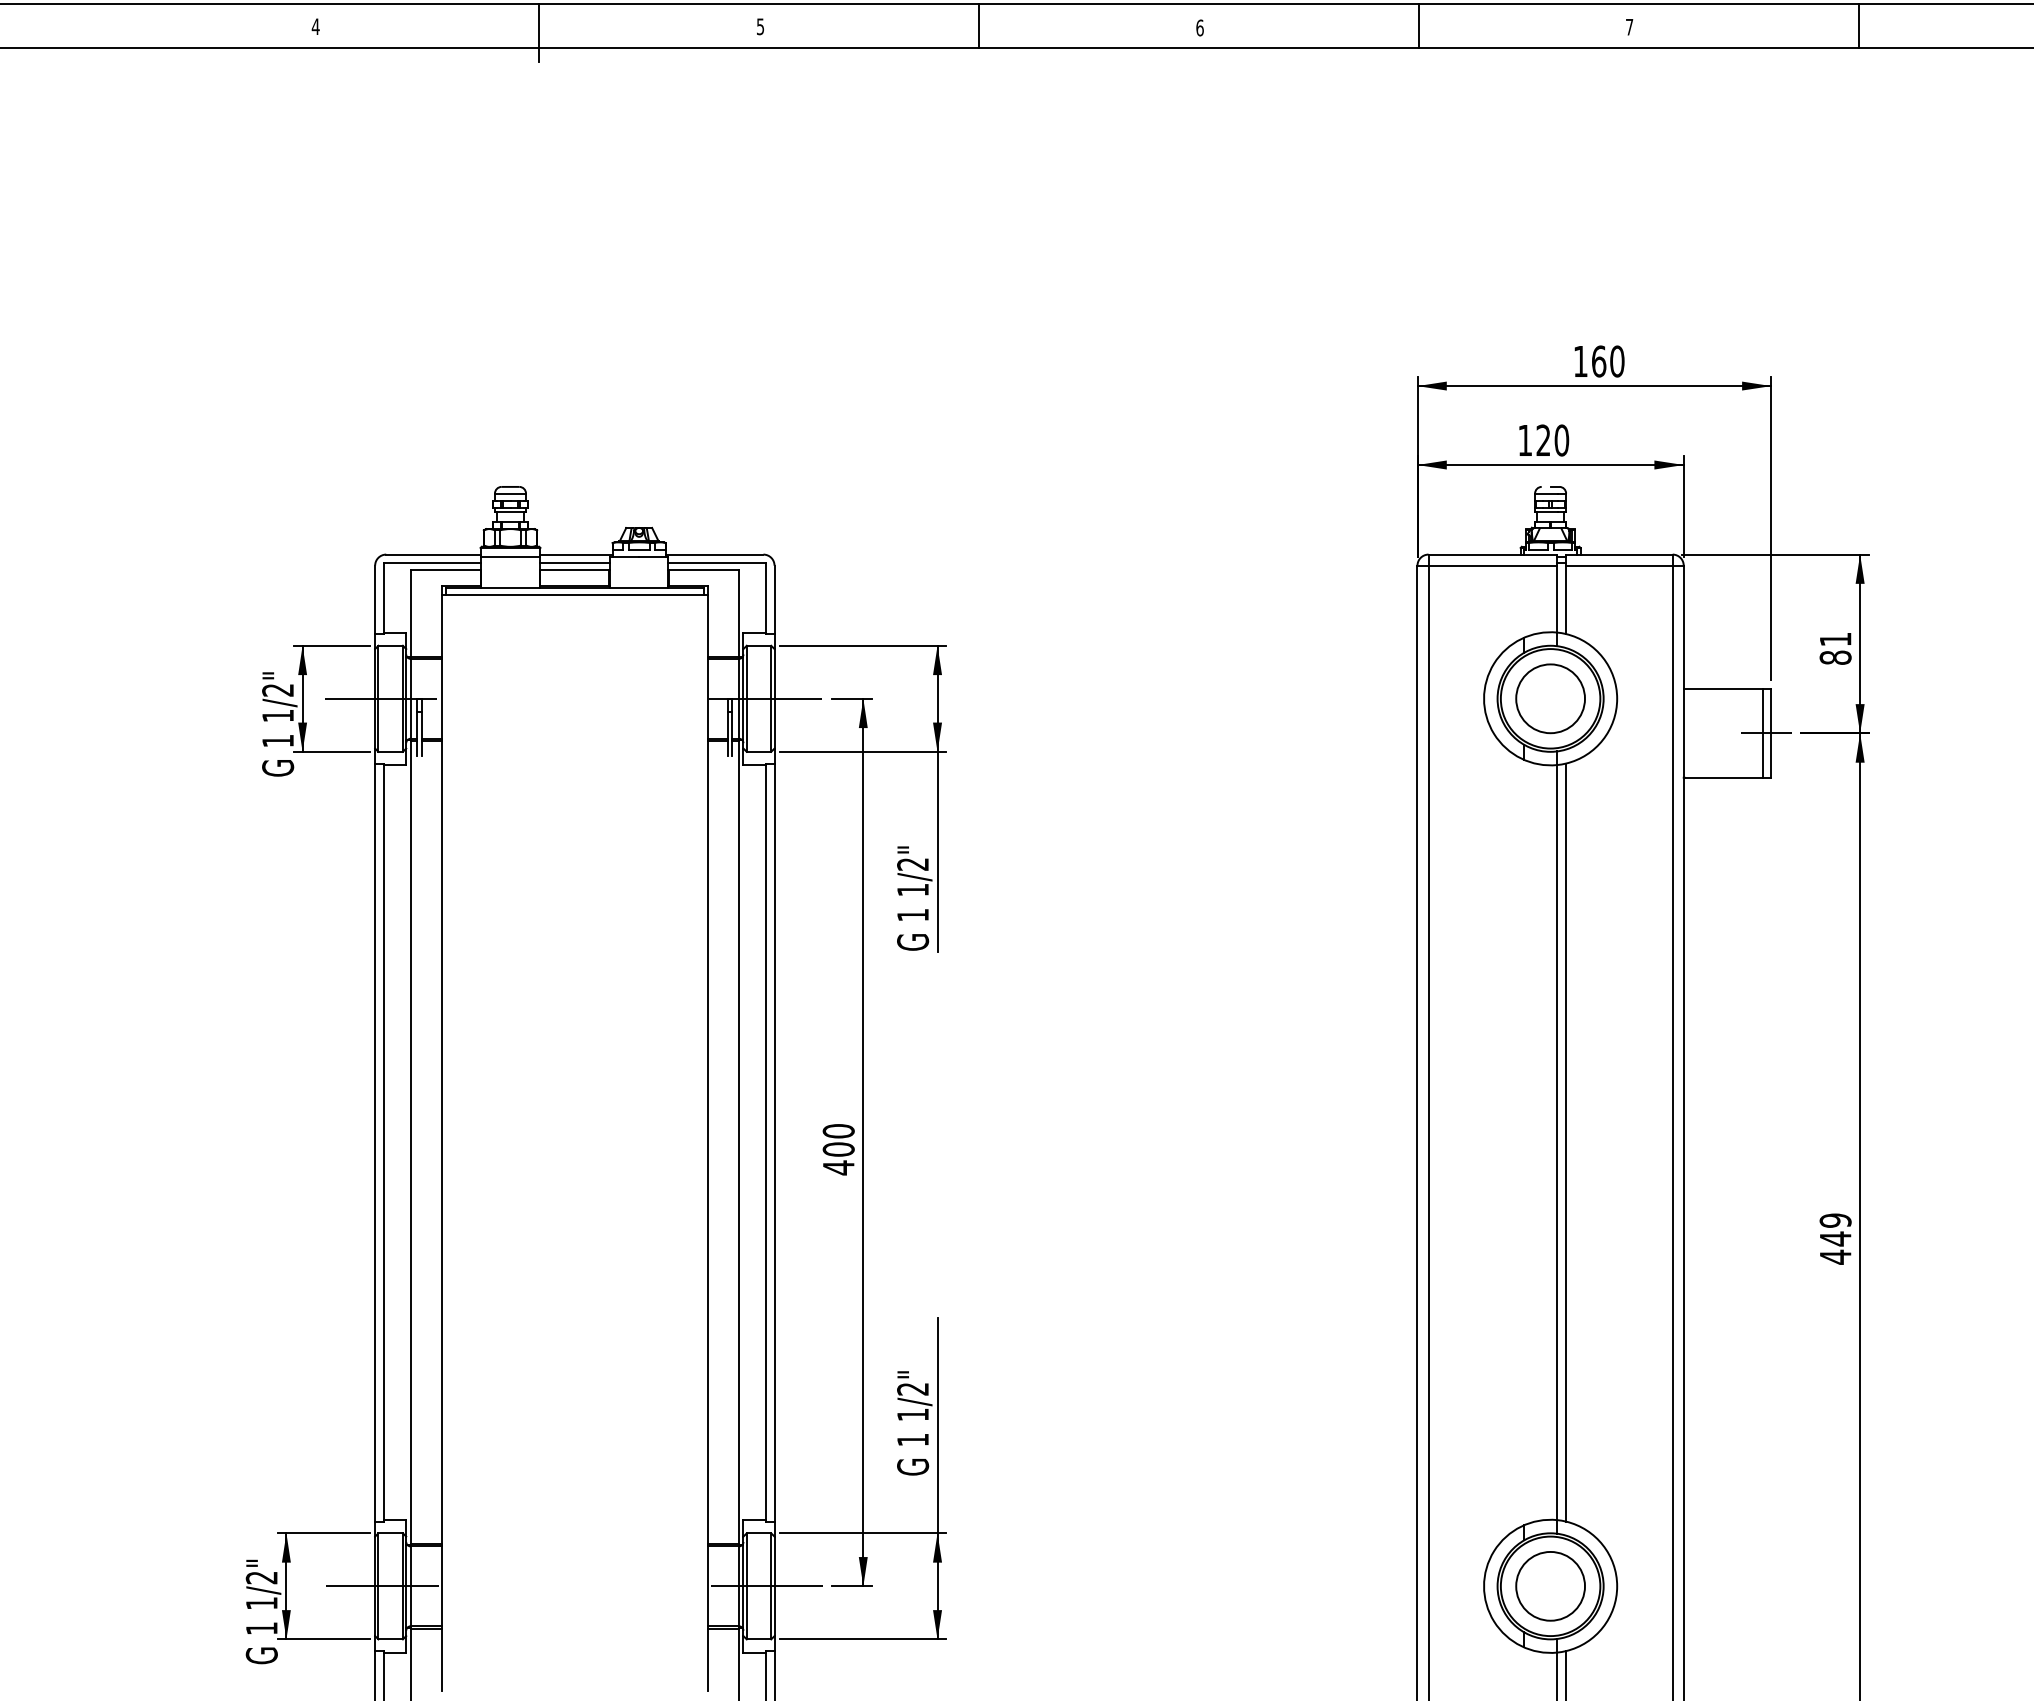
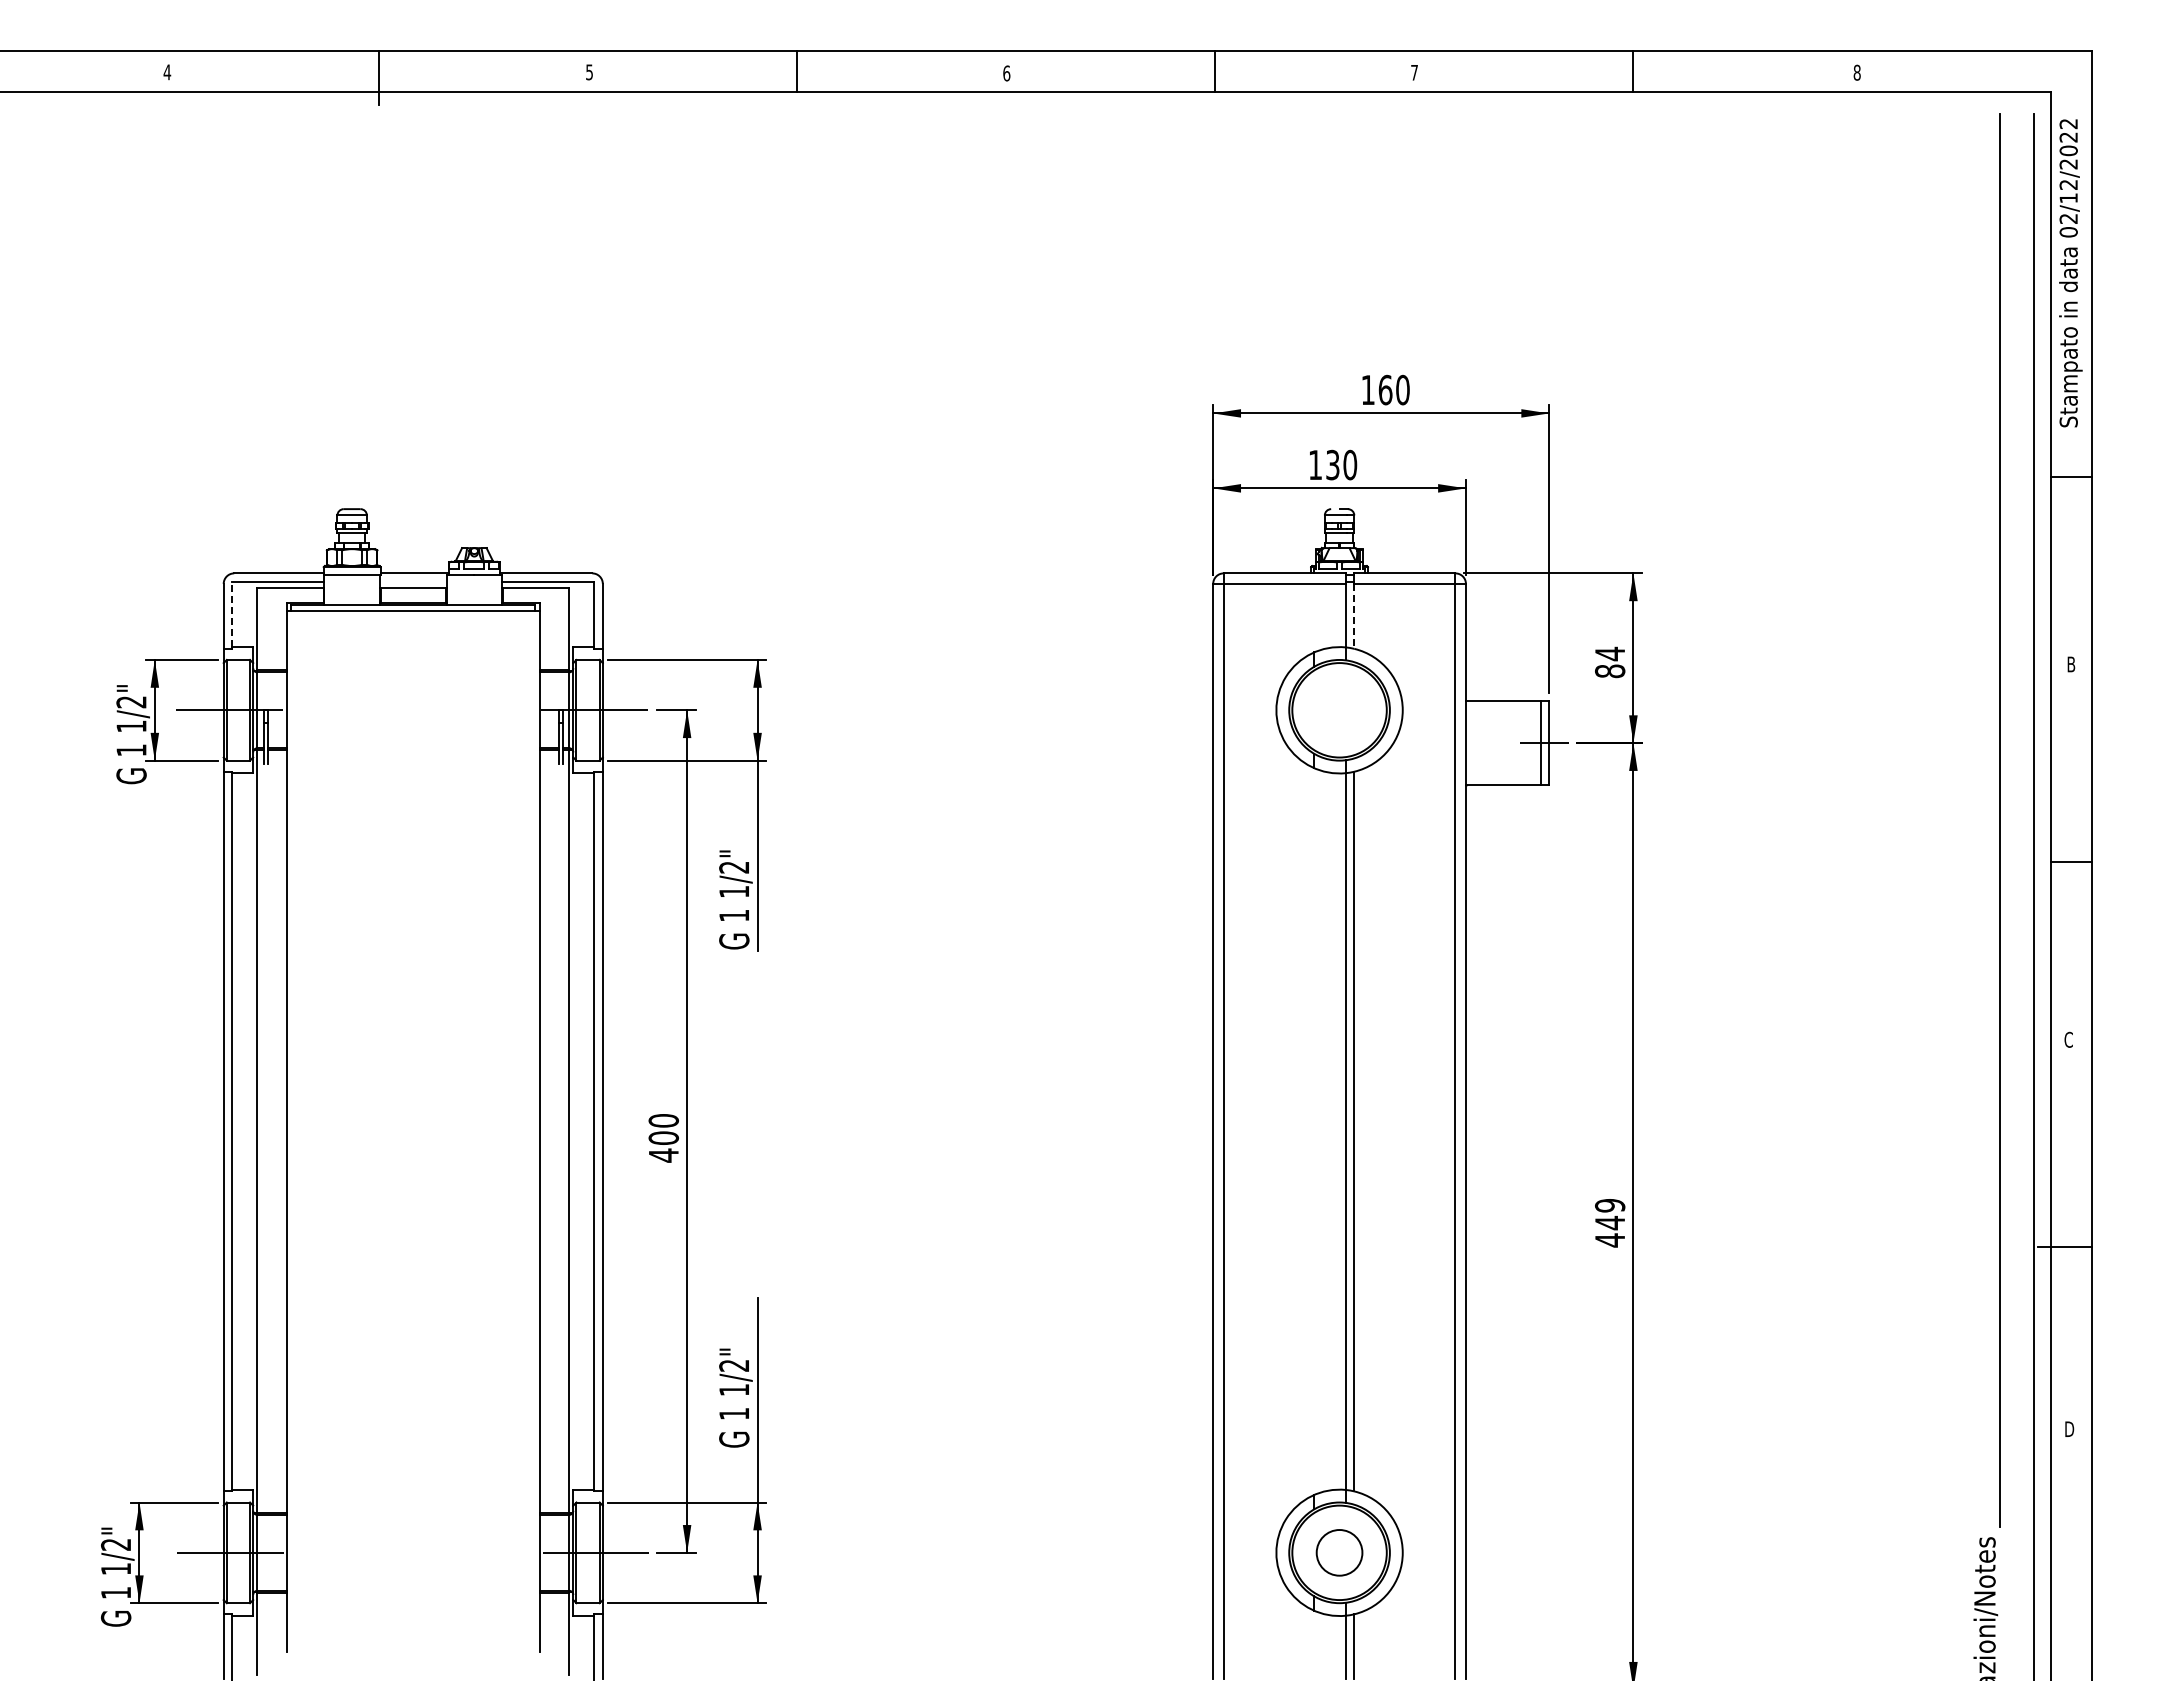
text: (1543, 440) -> (1332, 465), 120 -> 130
line: (574, 563) -> (412, 581), removed
line: (384, 597) -> (232, 614), solid -> dashed
line: (1566, 600) -> (1354, 616), solid -> dashed
text: (1834, 638) -> (1609, 653), 81 -> 84
circle: (1550, 697) -> (1339, 709), removed
circle: (1550, 1585) -> (1339, 1552), size x0.7

